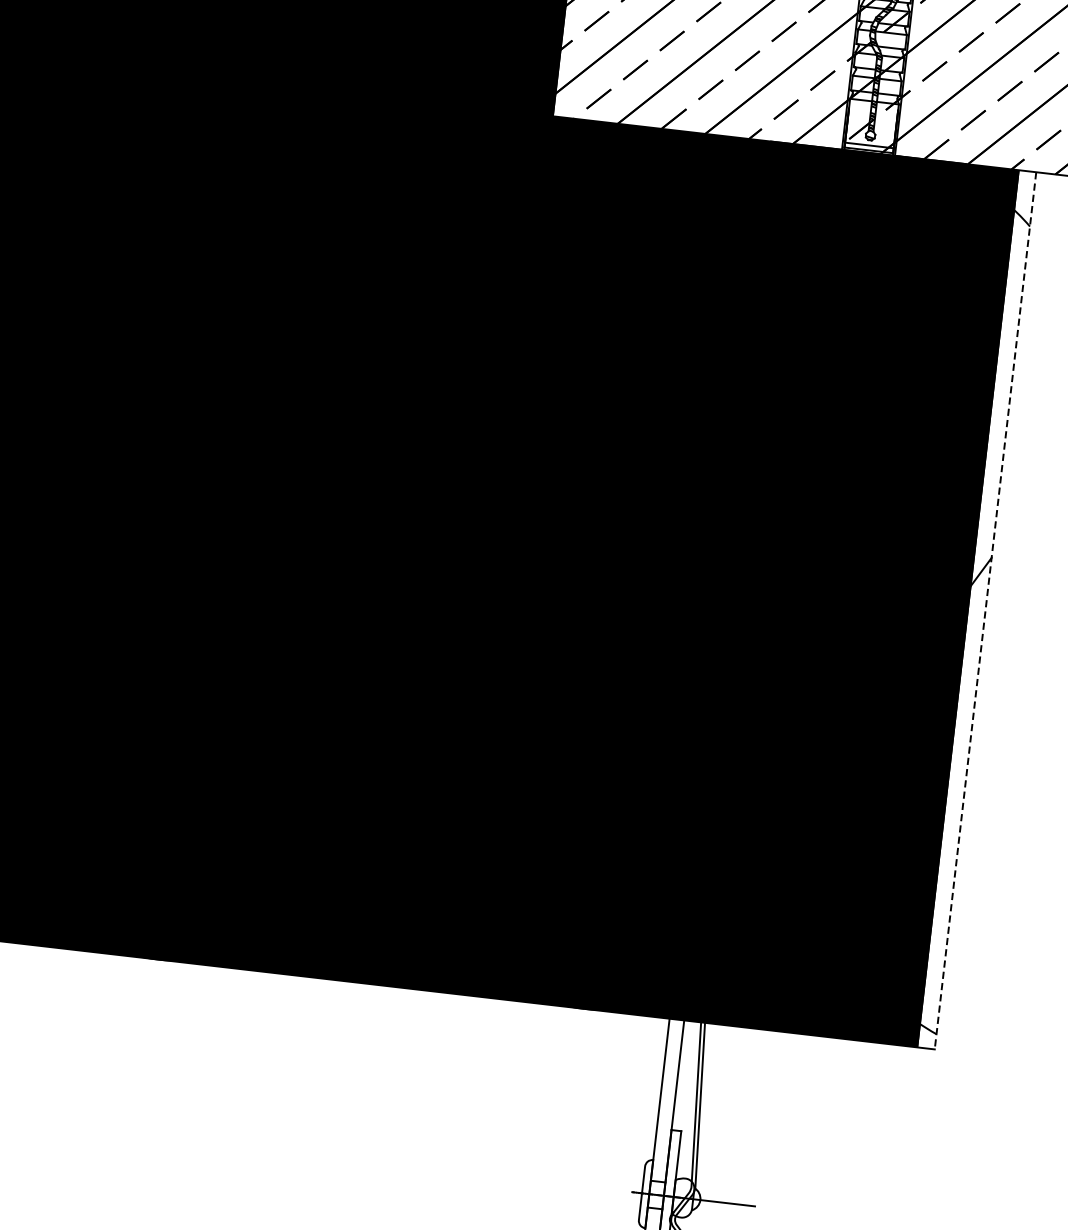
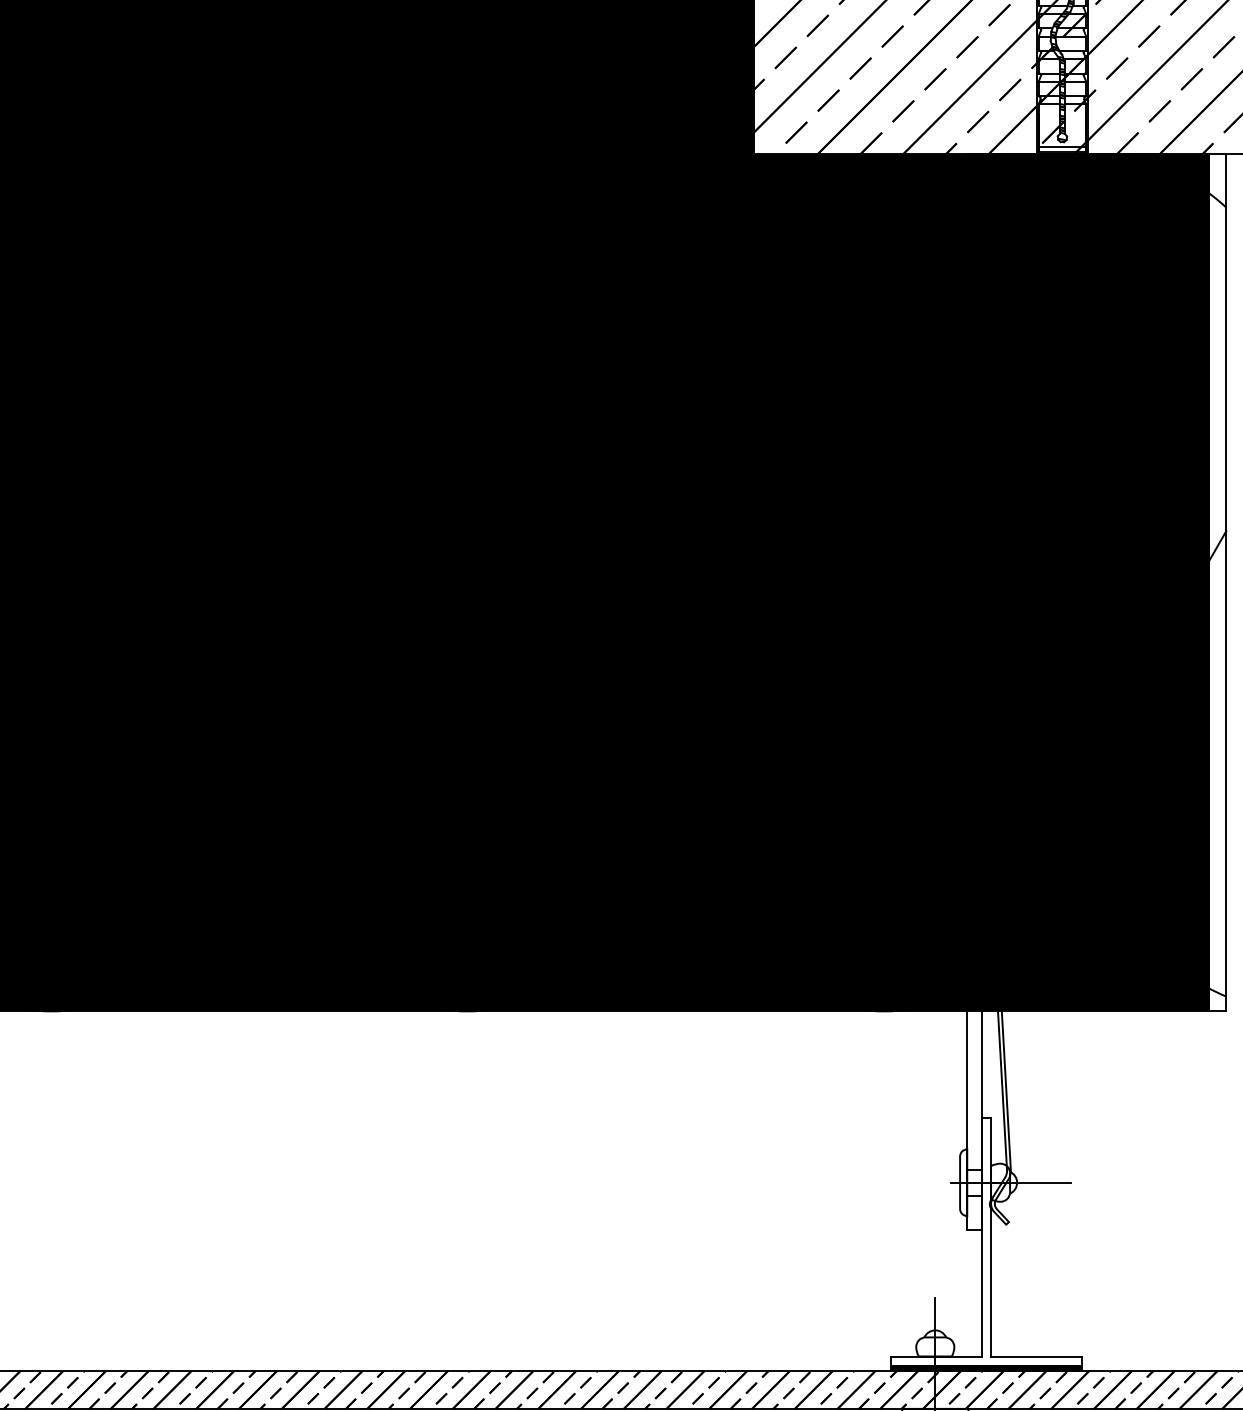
line: (985, 611) -> (1226, 583), dashed -> solid

